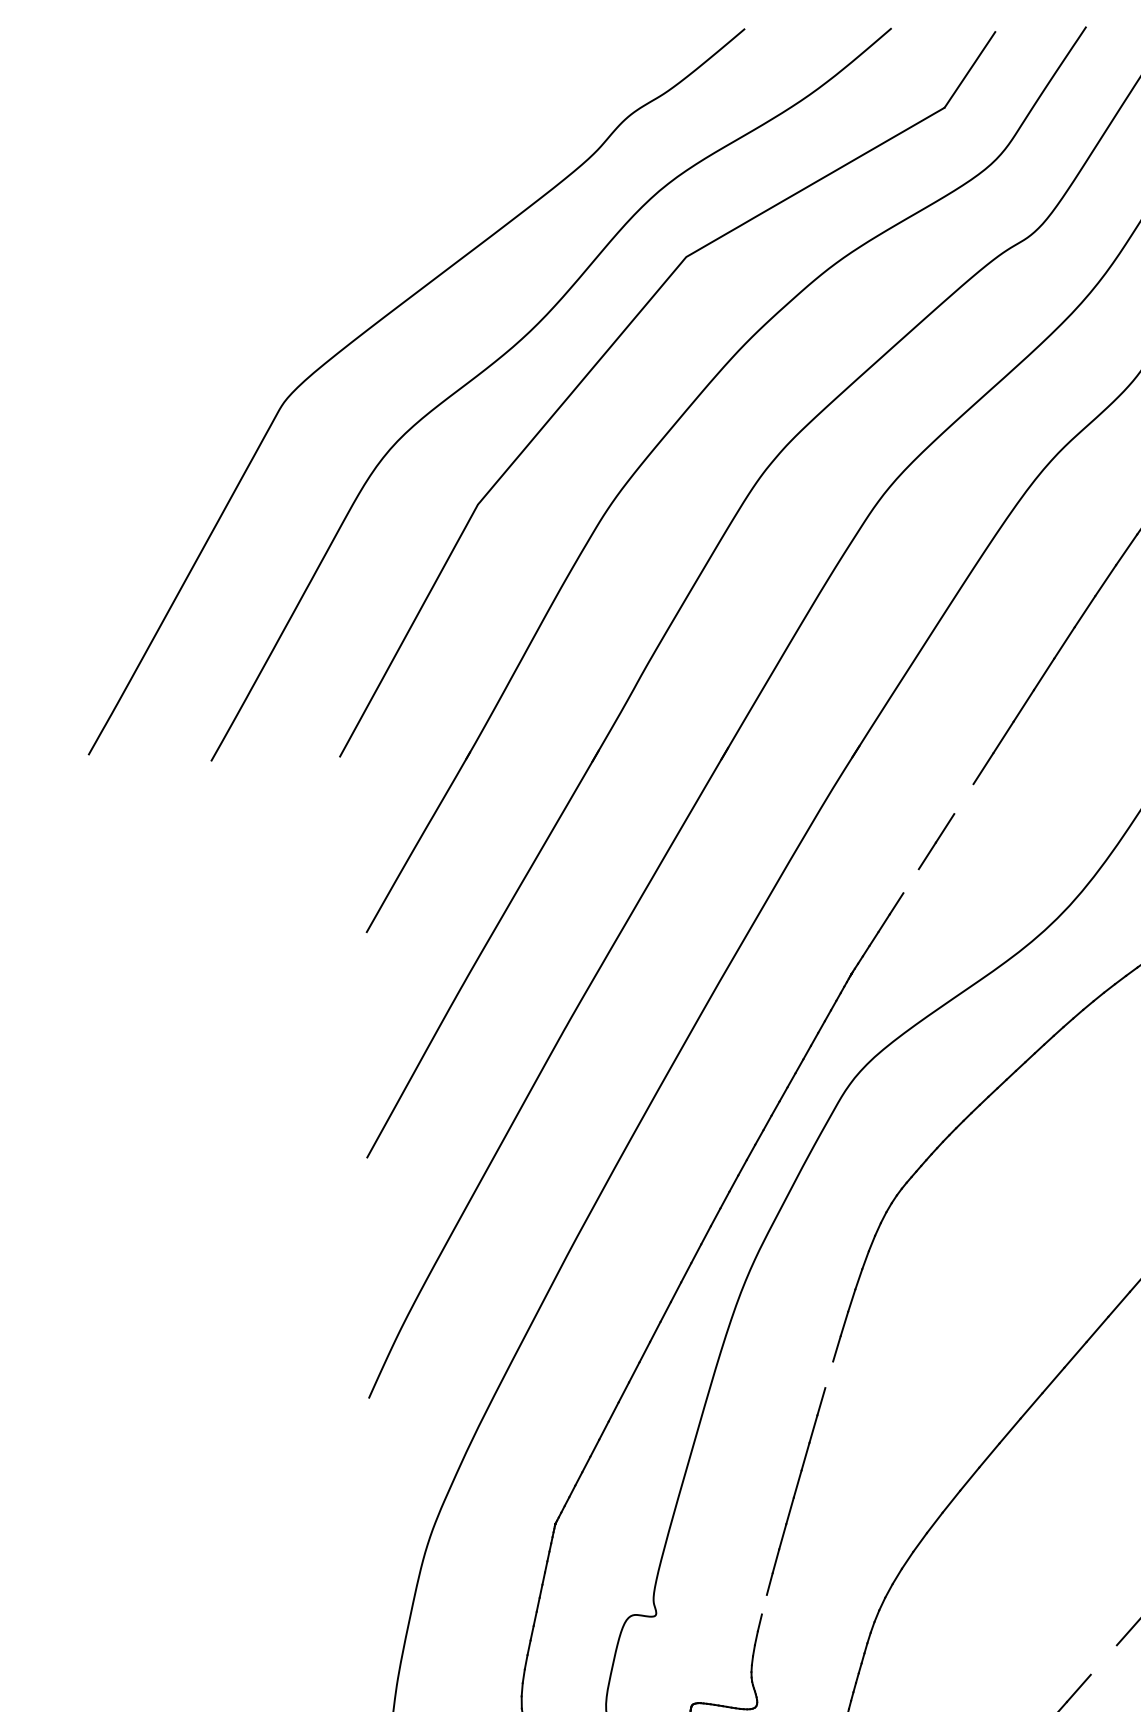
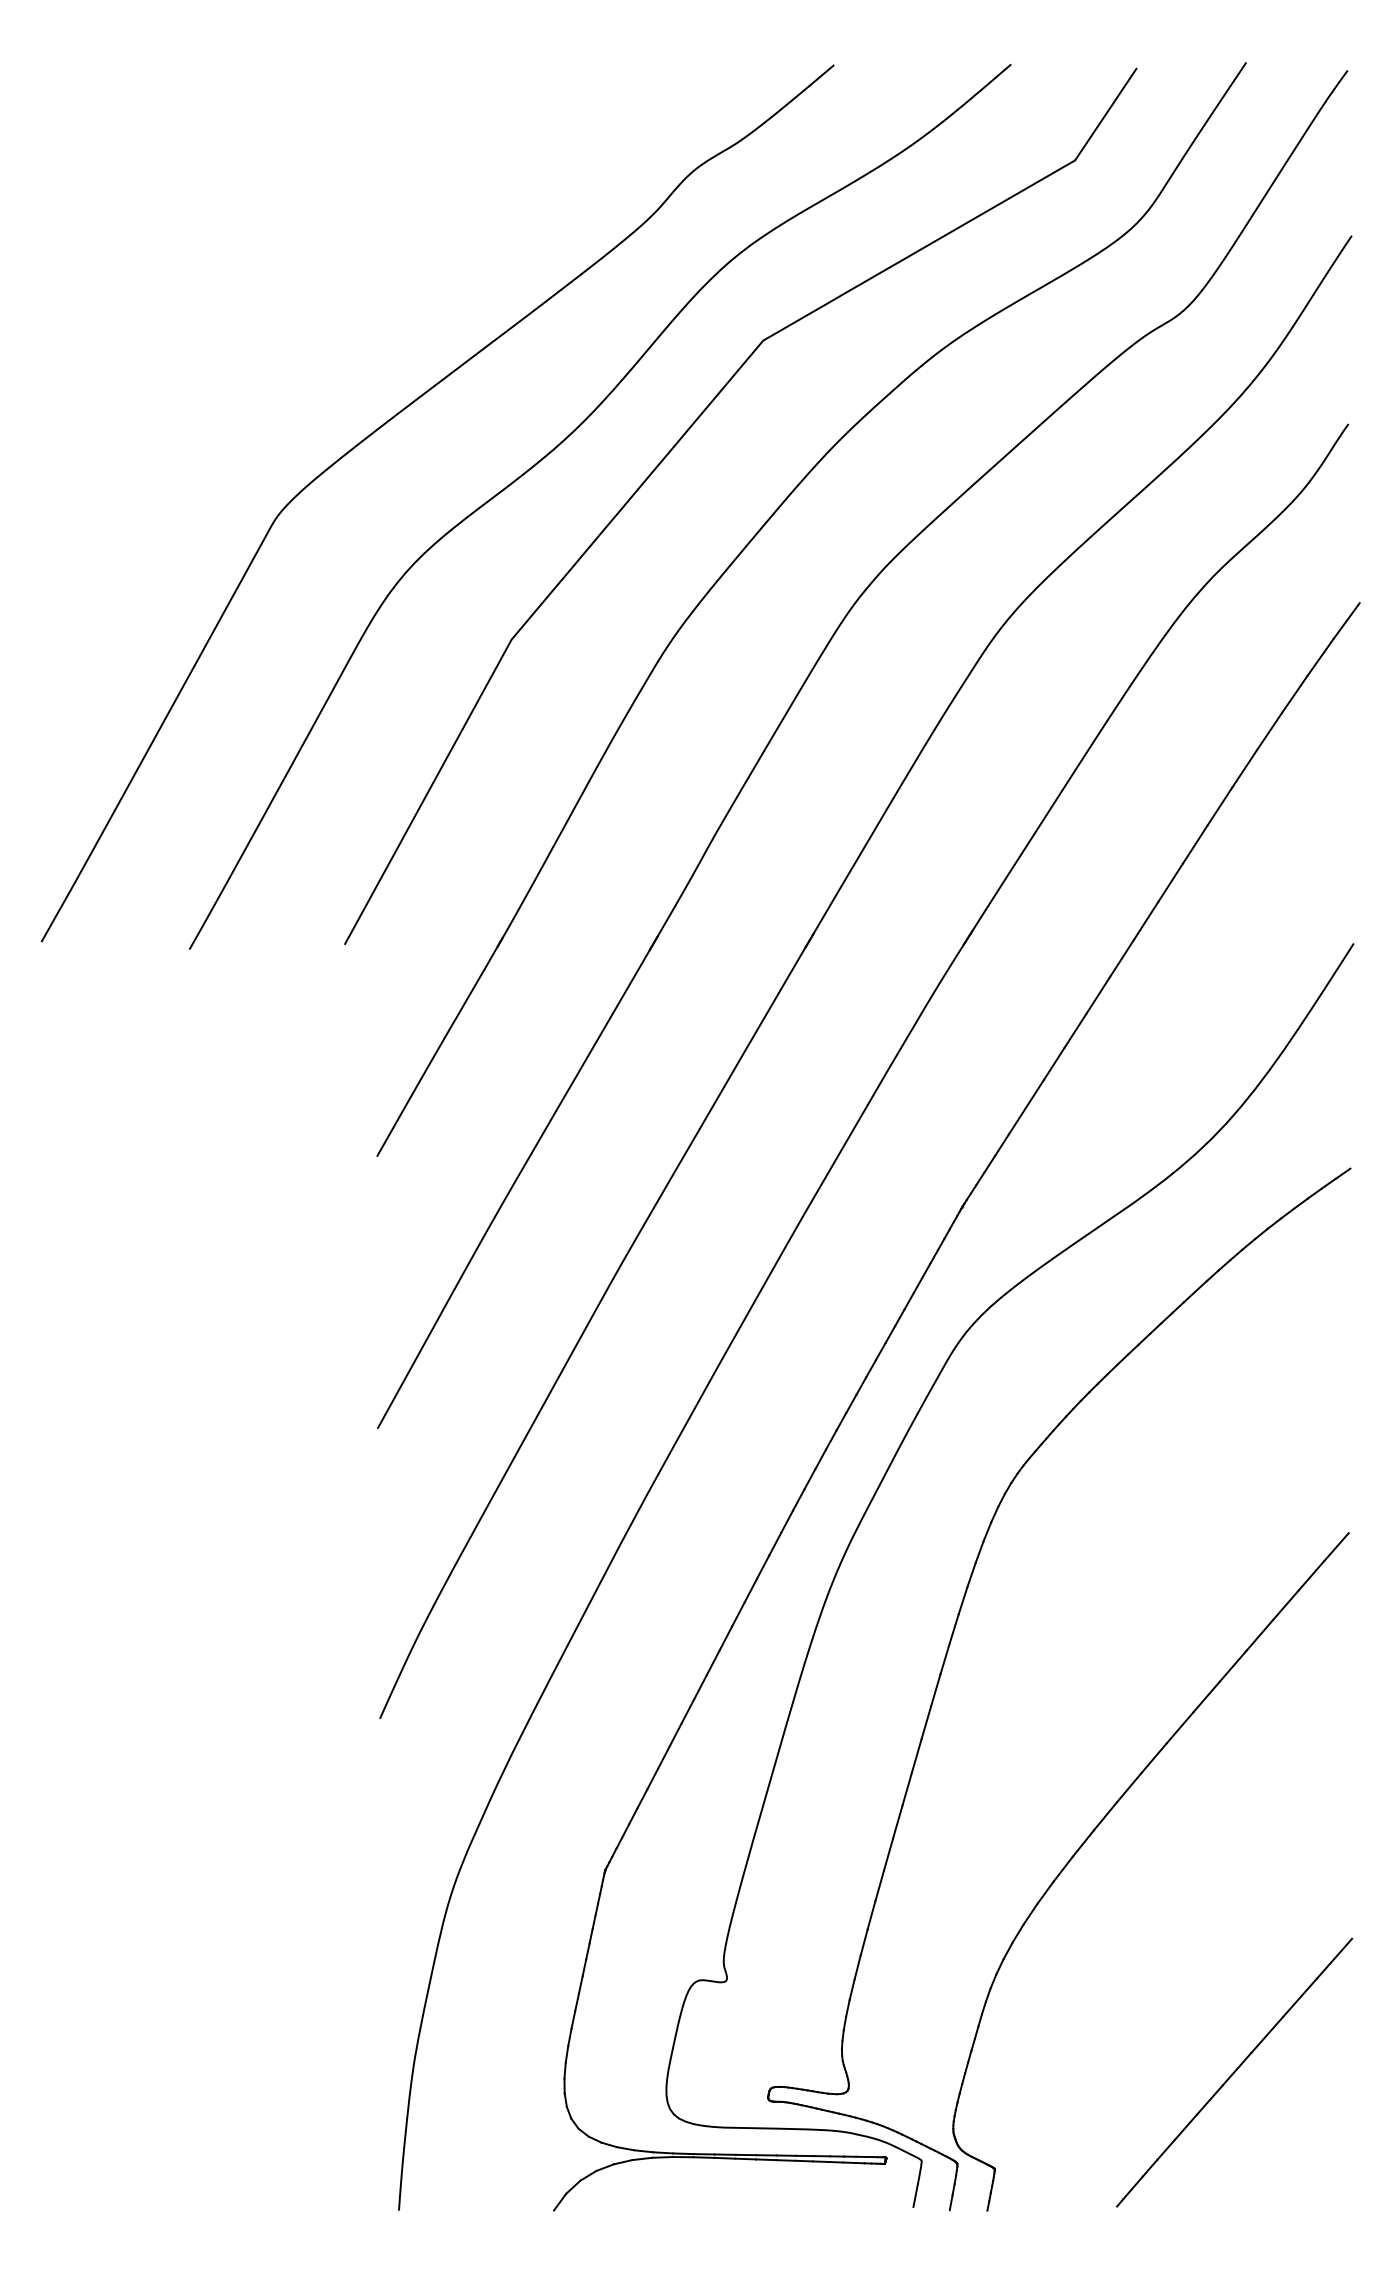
line: (963, 799) -> (1098, 995), added
line: (910, 880) -> (1034, 1093), added
line: (828, 1374) -> (935, 1690), added
line: (764, 1604) -> (857, 1967), added
line: (1103, 1659) -> (1267, 2034), added

